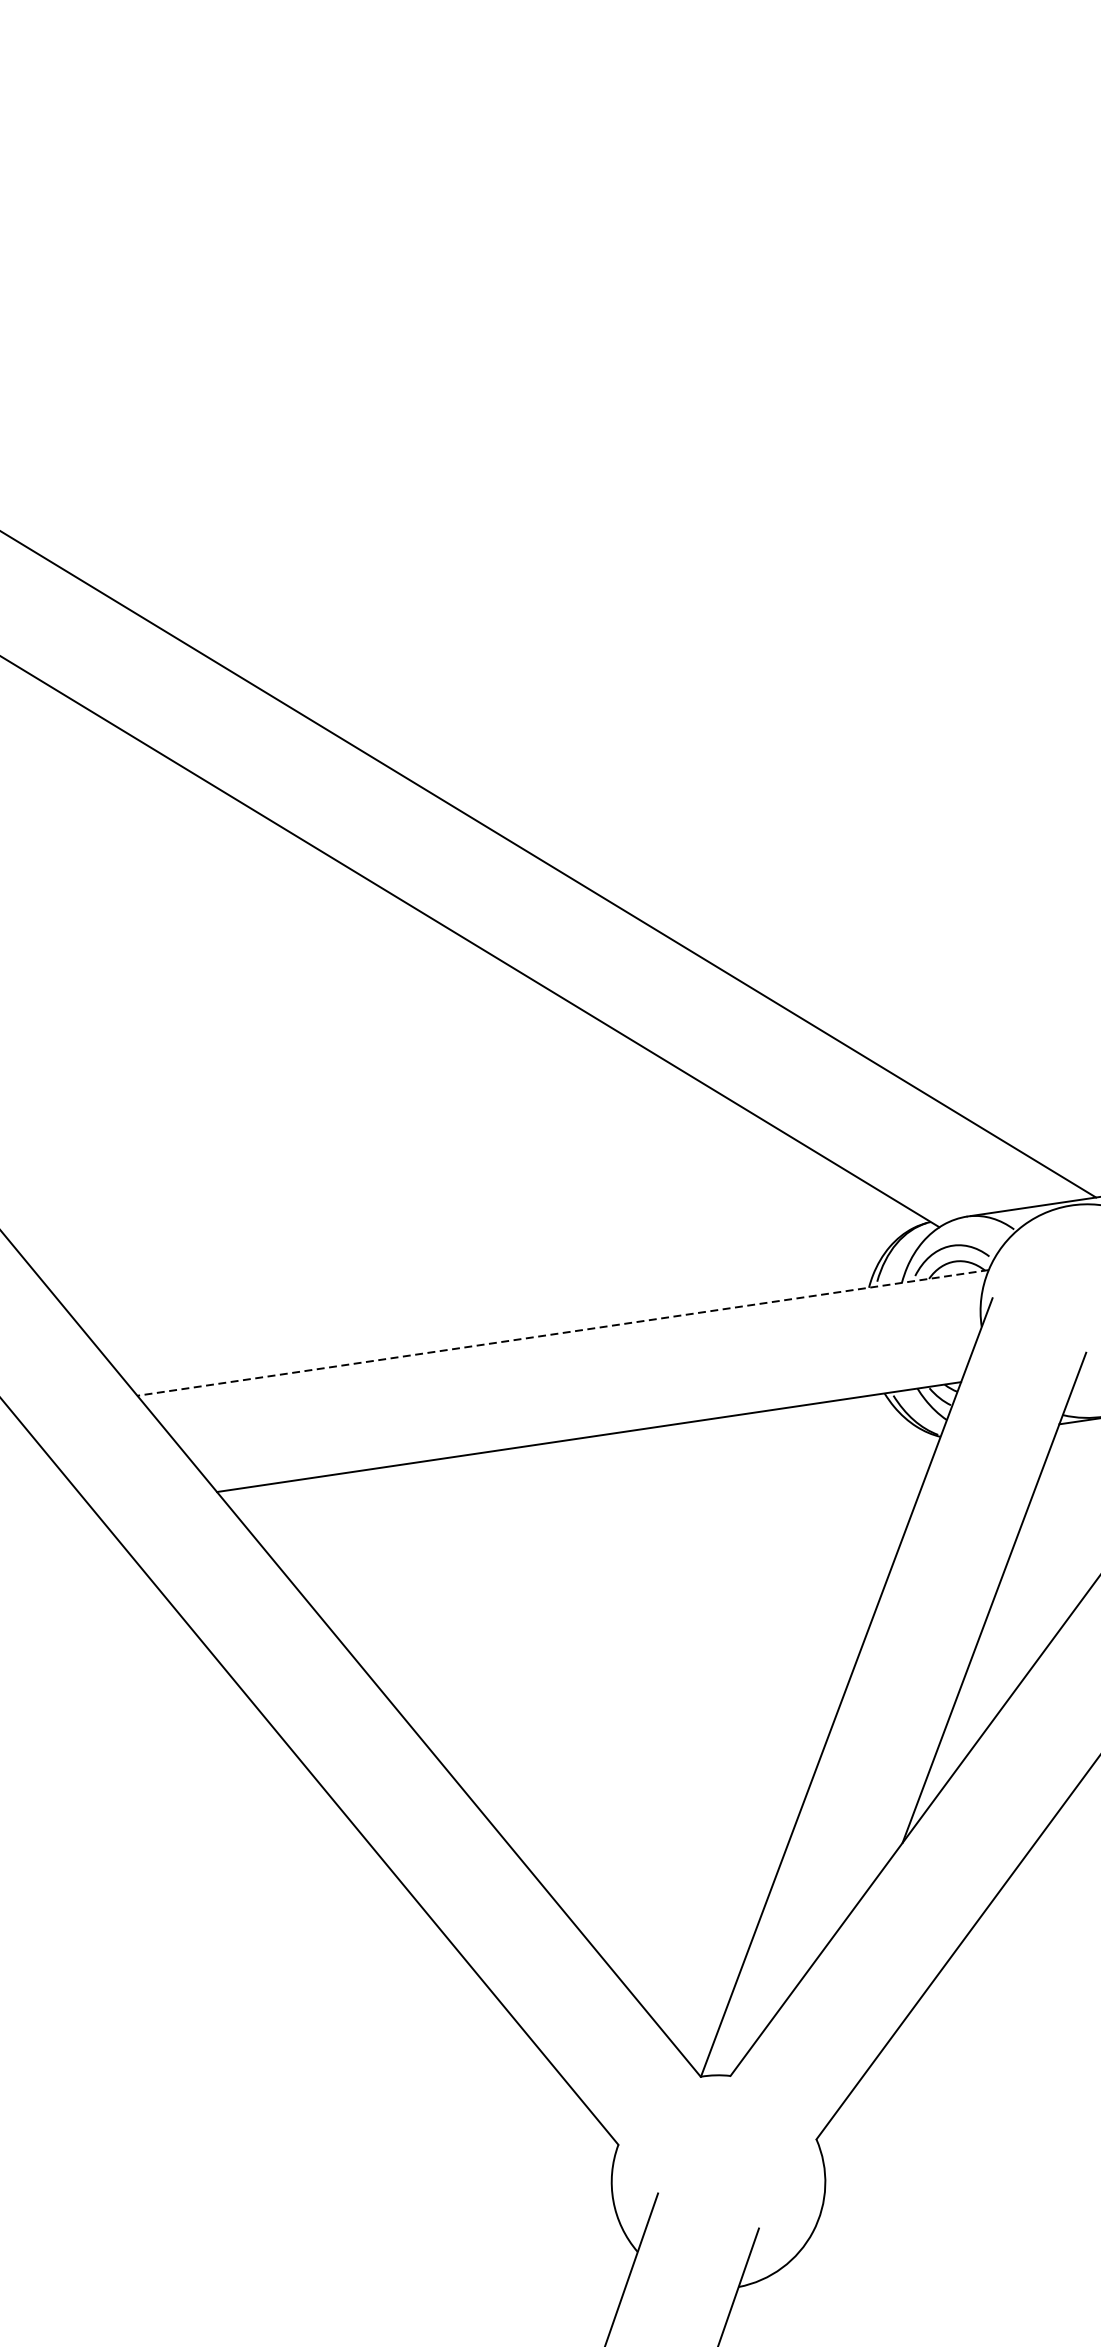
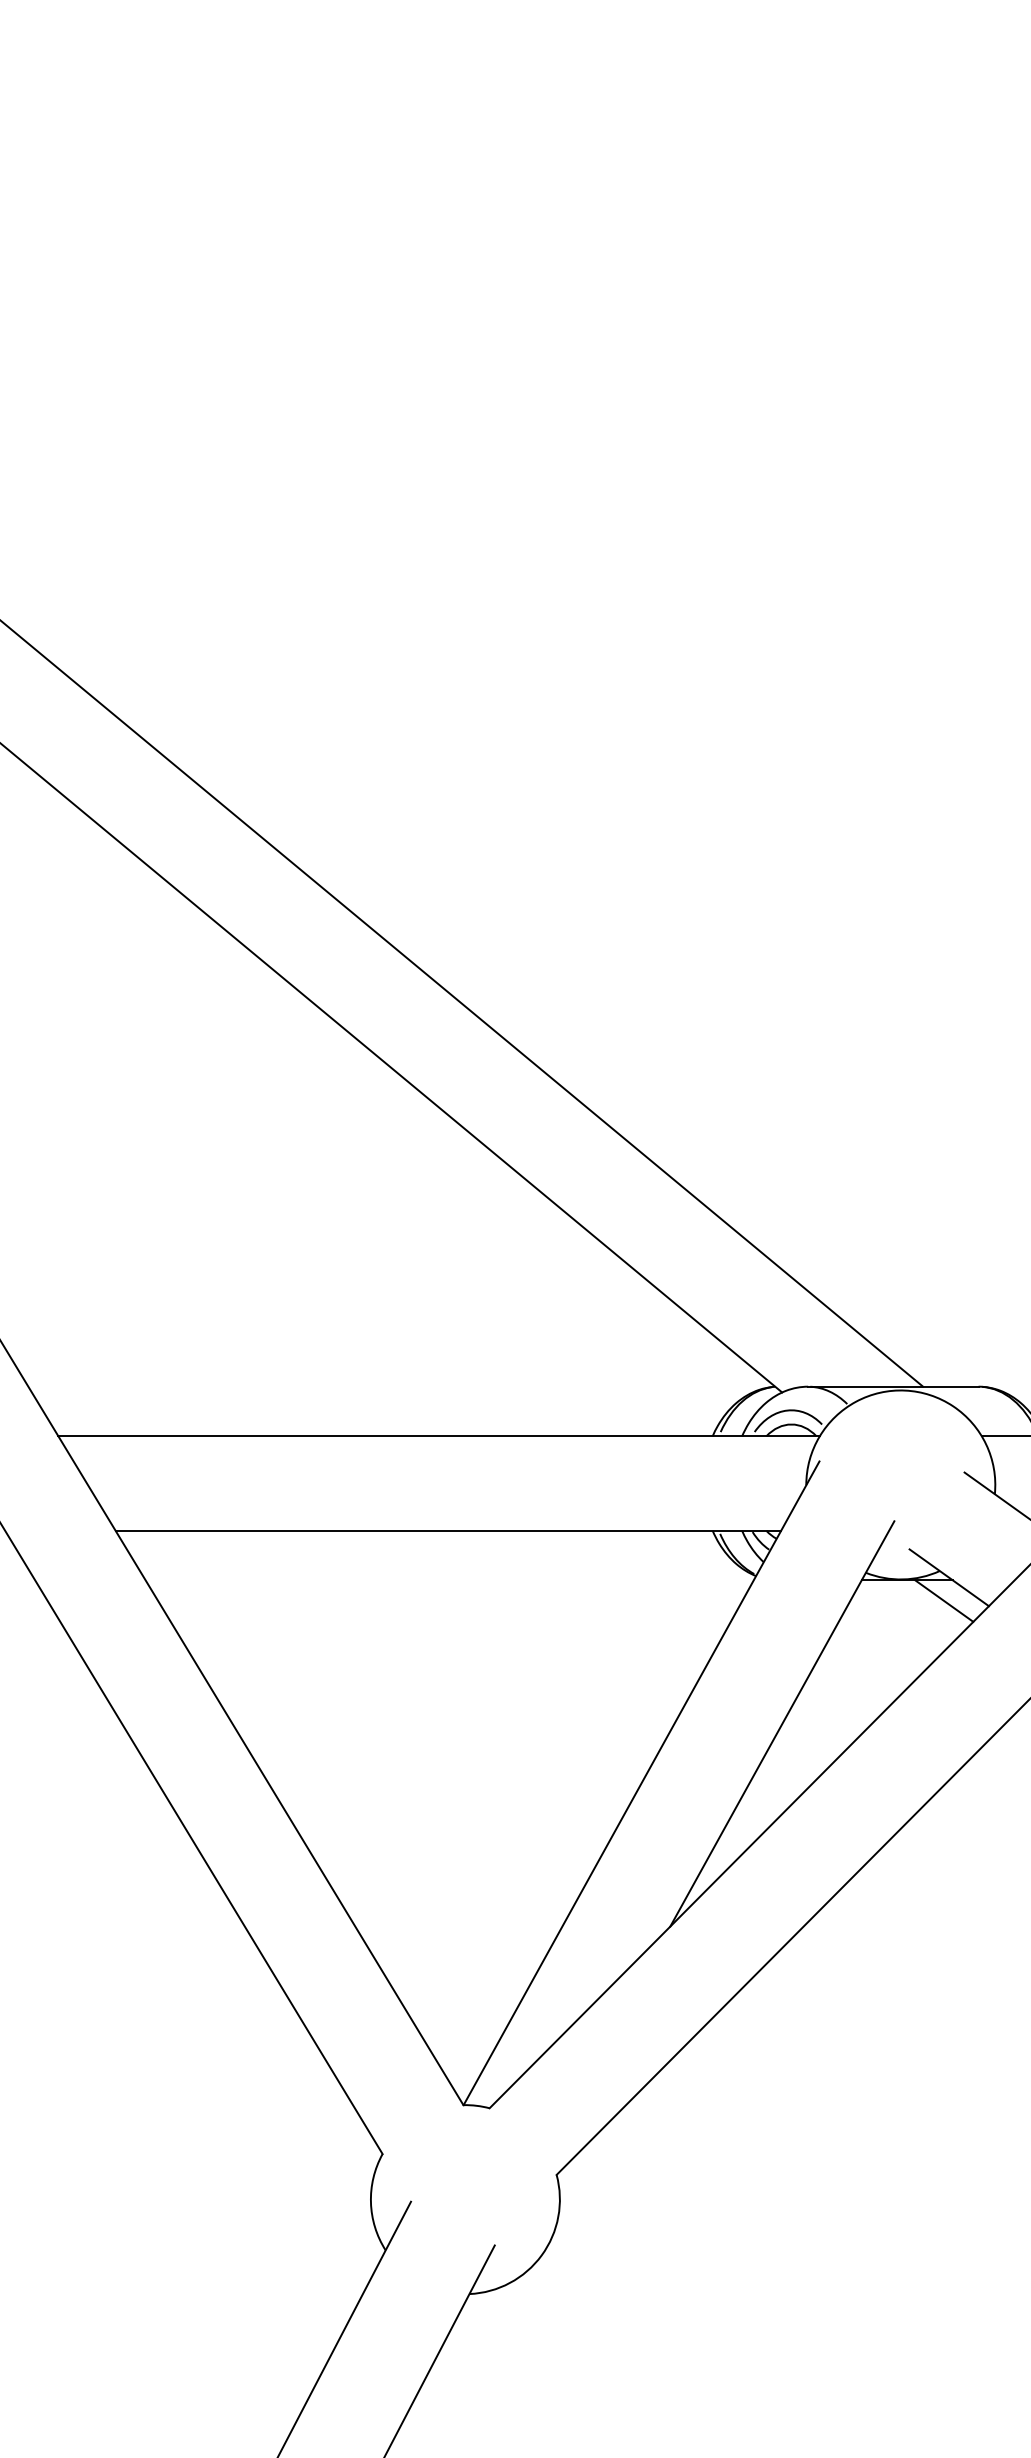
line: (563, 1333) -> (439, 1436), dashed -> solid

